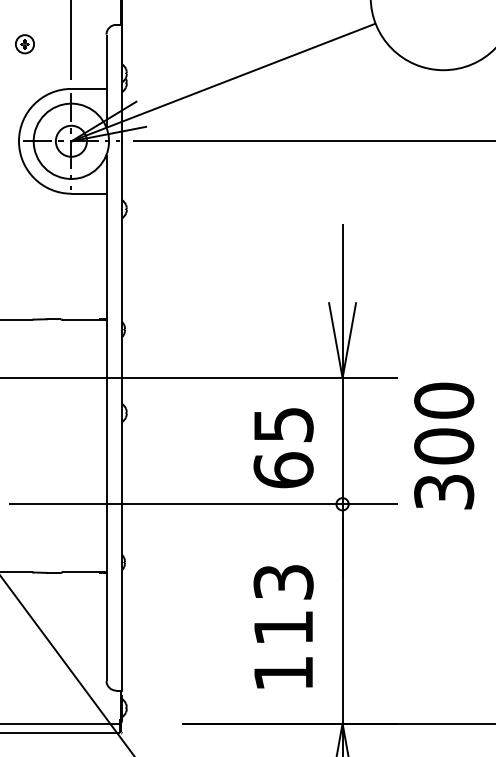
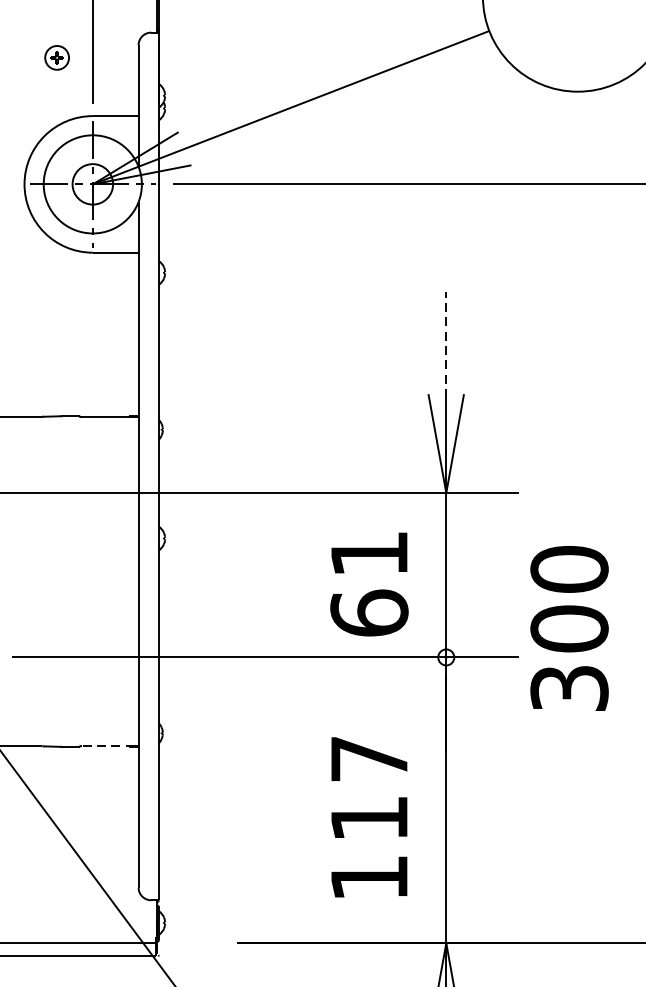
part: (24, 44) -> (56, 58), moved
line: (342, 264) -> (446, 344), solid -> dashed
text: (283, 425) -> (369, 554), 65 -> 61
text: (444, 445) -> (569, 627), moved
line: (82, 572) -> (107, 746), solid -> dashed
text: (283, 582) -> (369, 759), 113 -> 117

